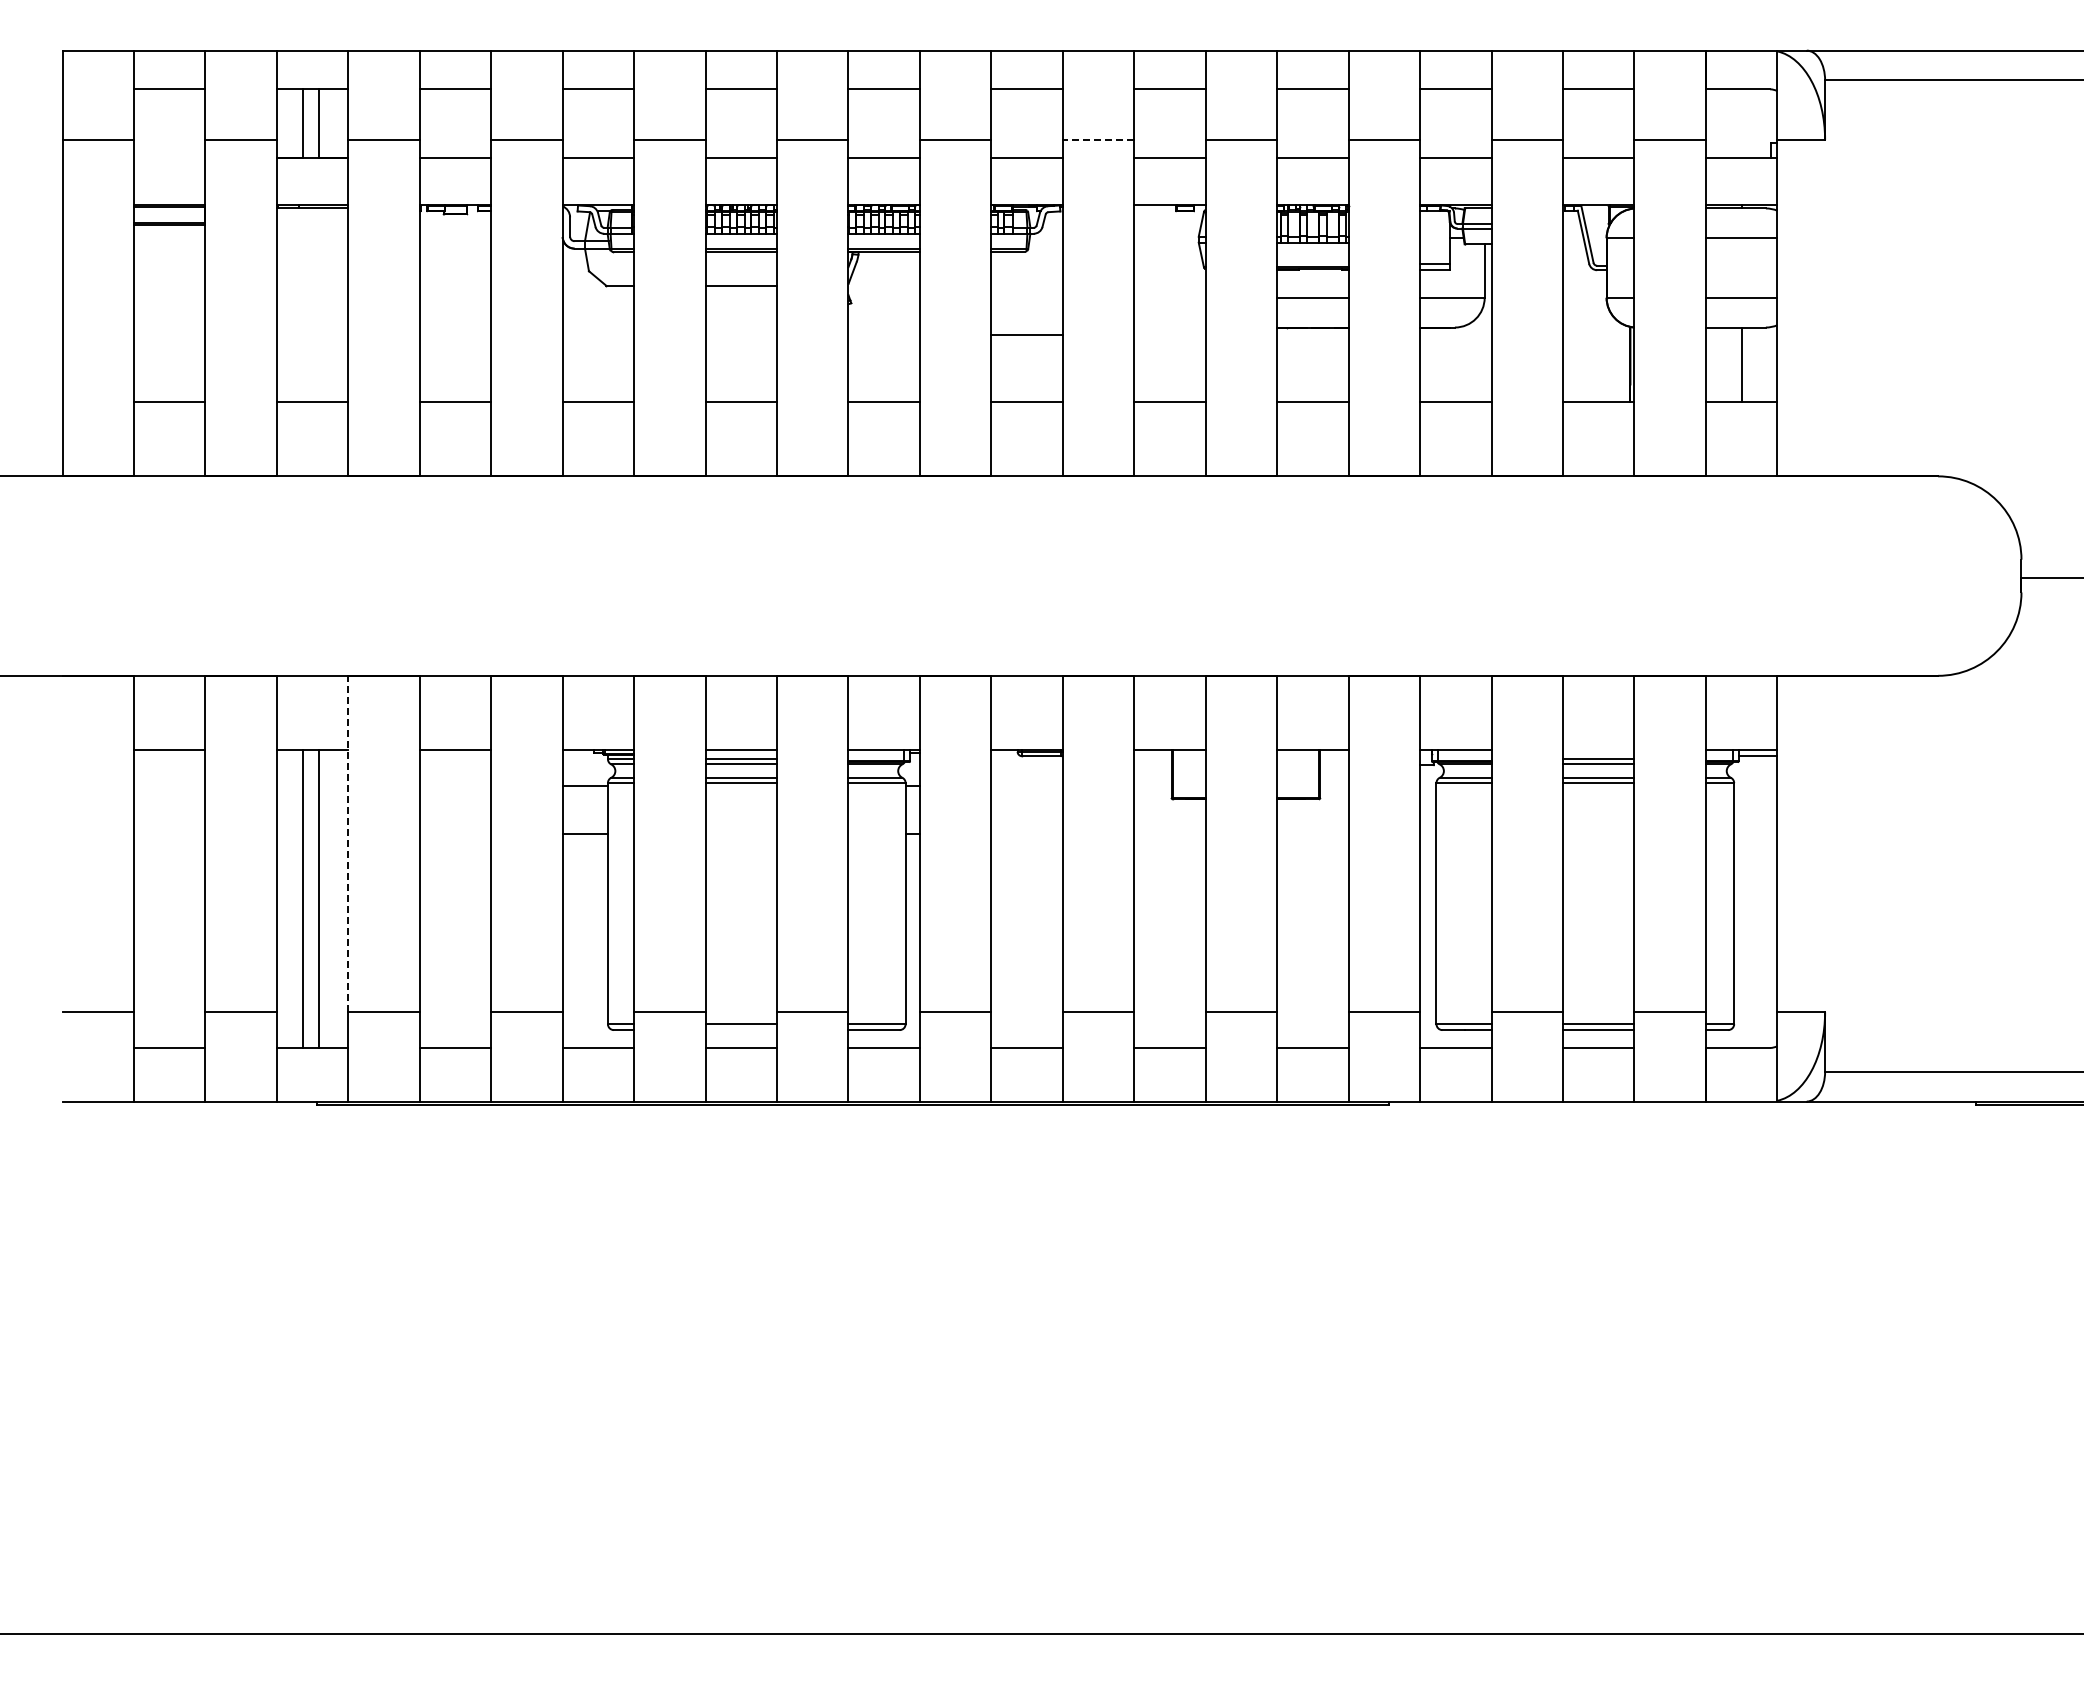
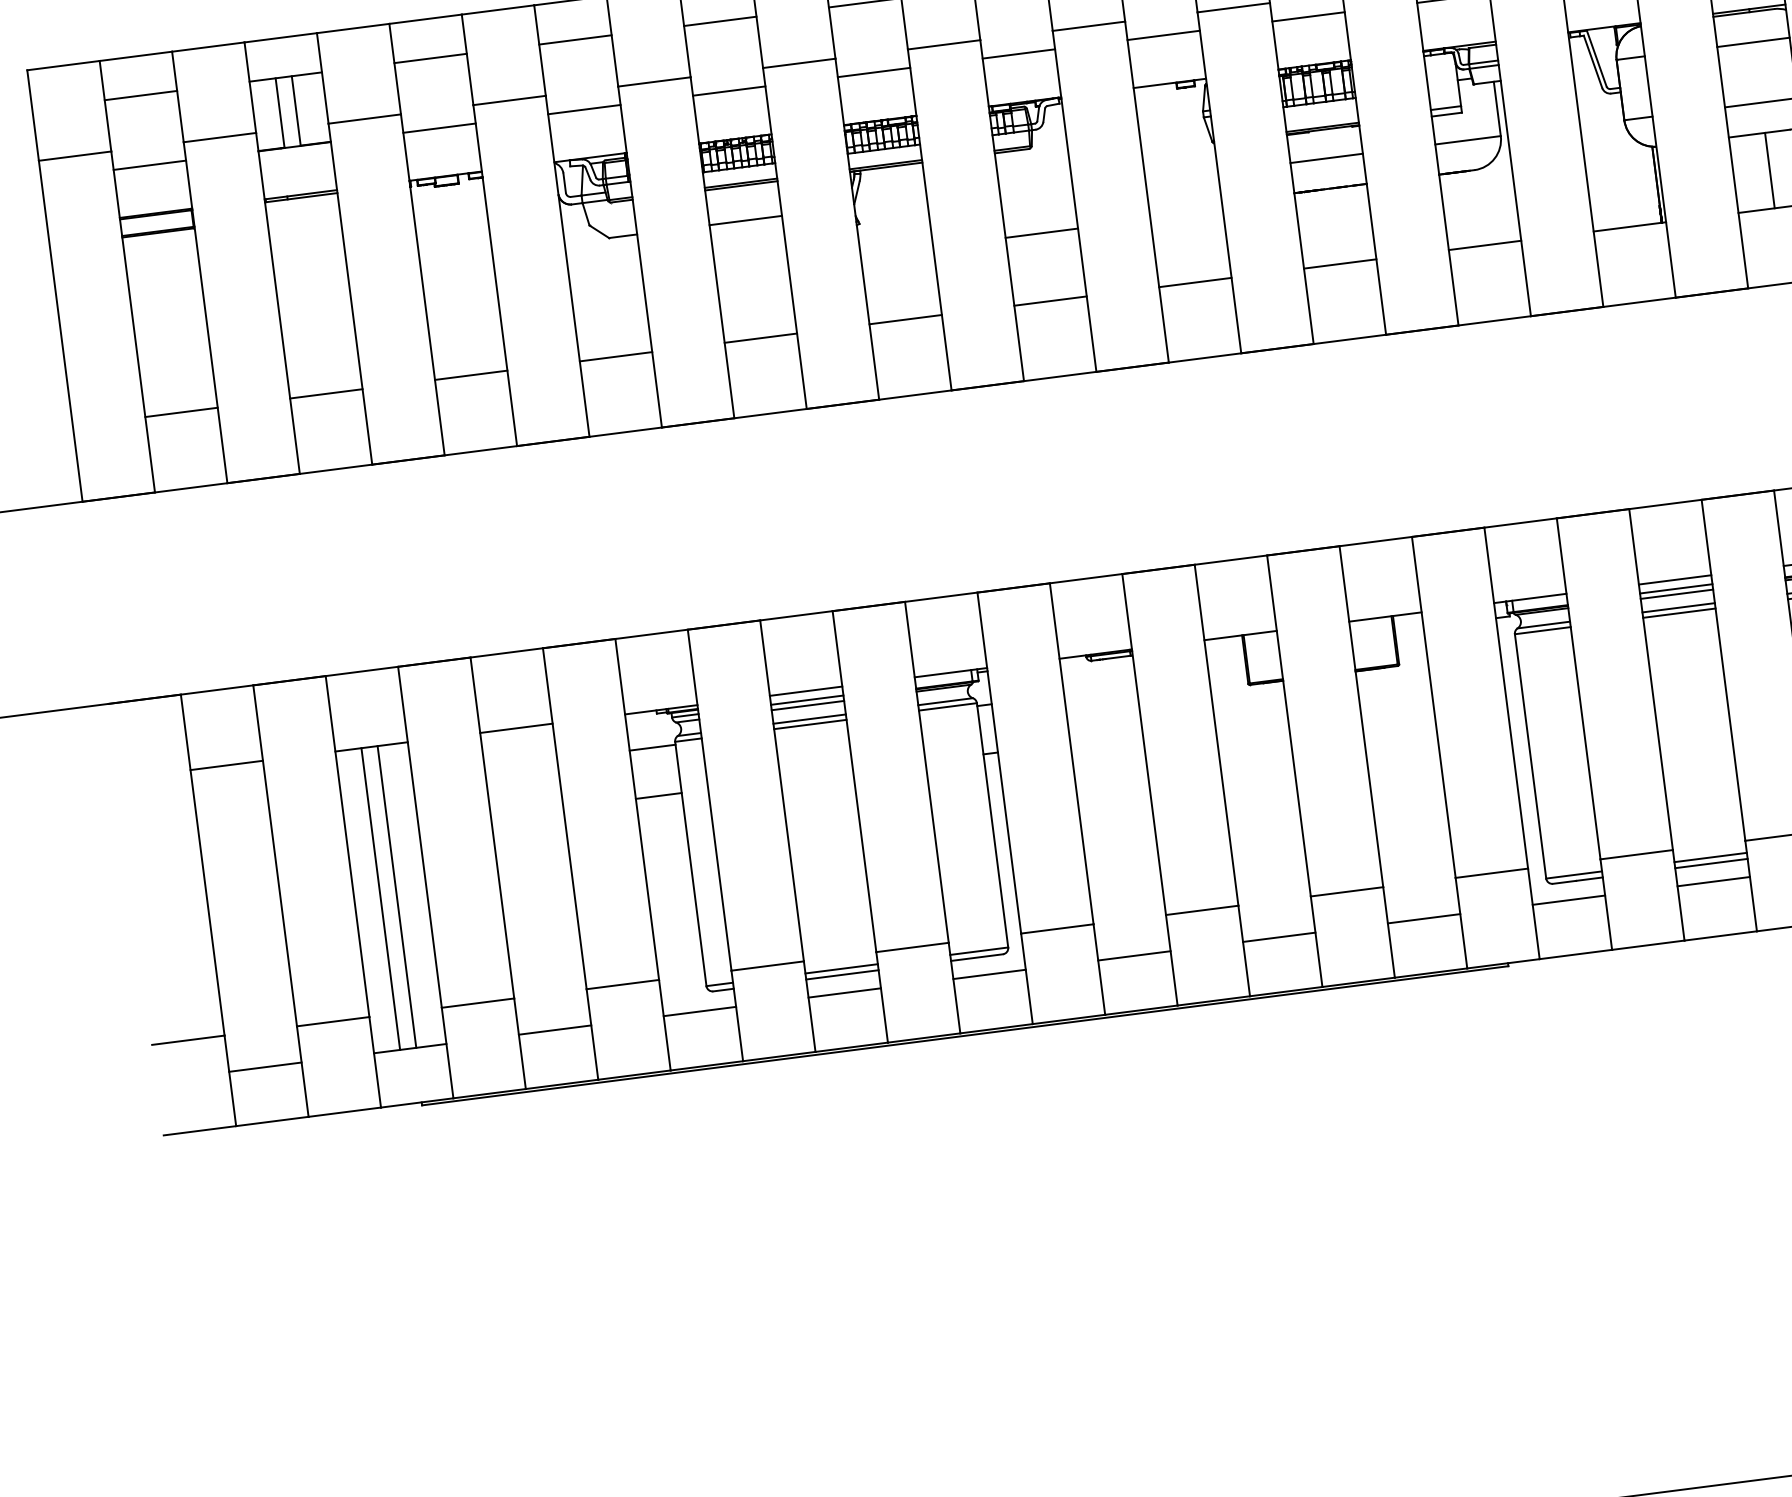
line: (1098, 139) -> (1088, 25), dashed -> solid
line: (169, 158) -> (149, 165), added
line: (1598, 750) -> (1674, 580), added
line: (348, 843) -> (420, 836), dashed -> solid
line: (741, 1030) -> (842, 975), added

